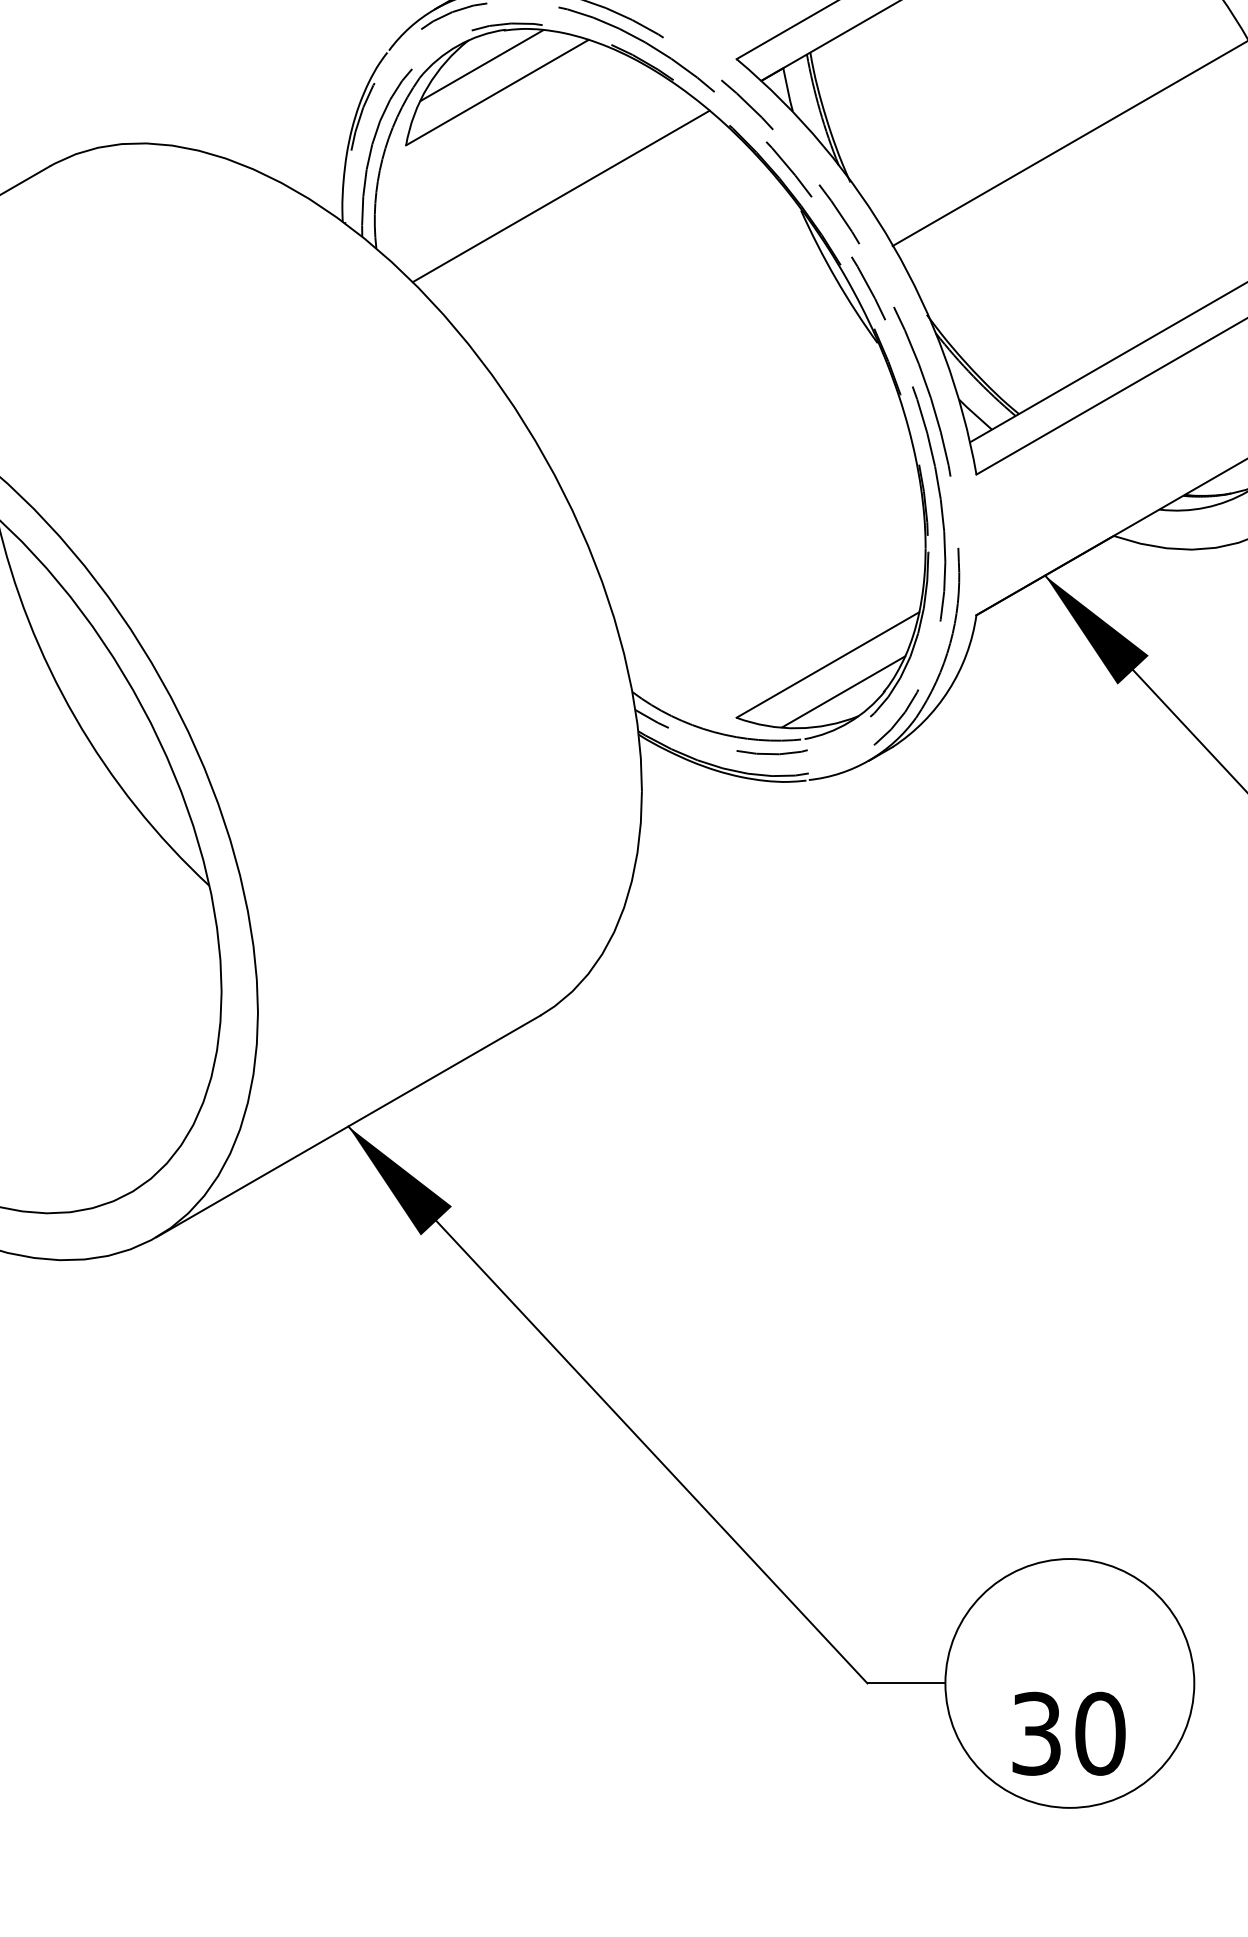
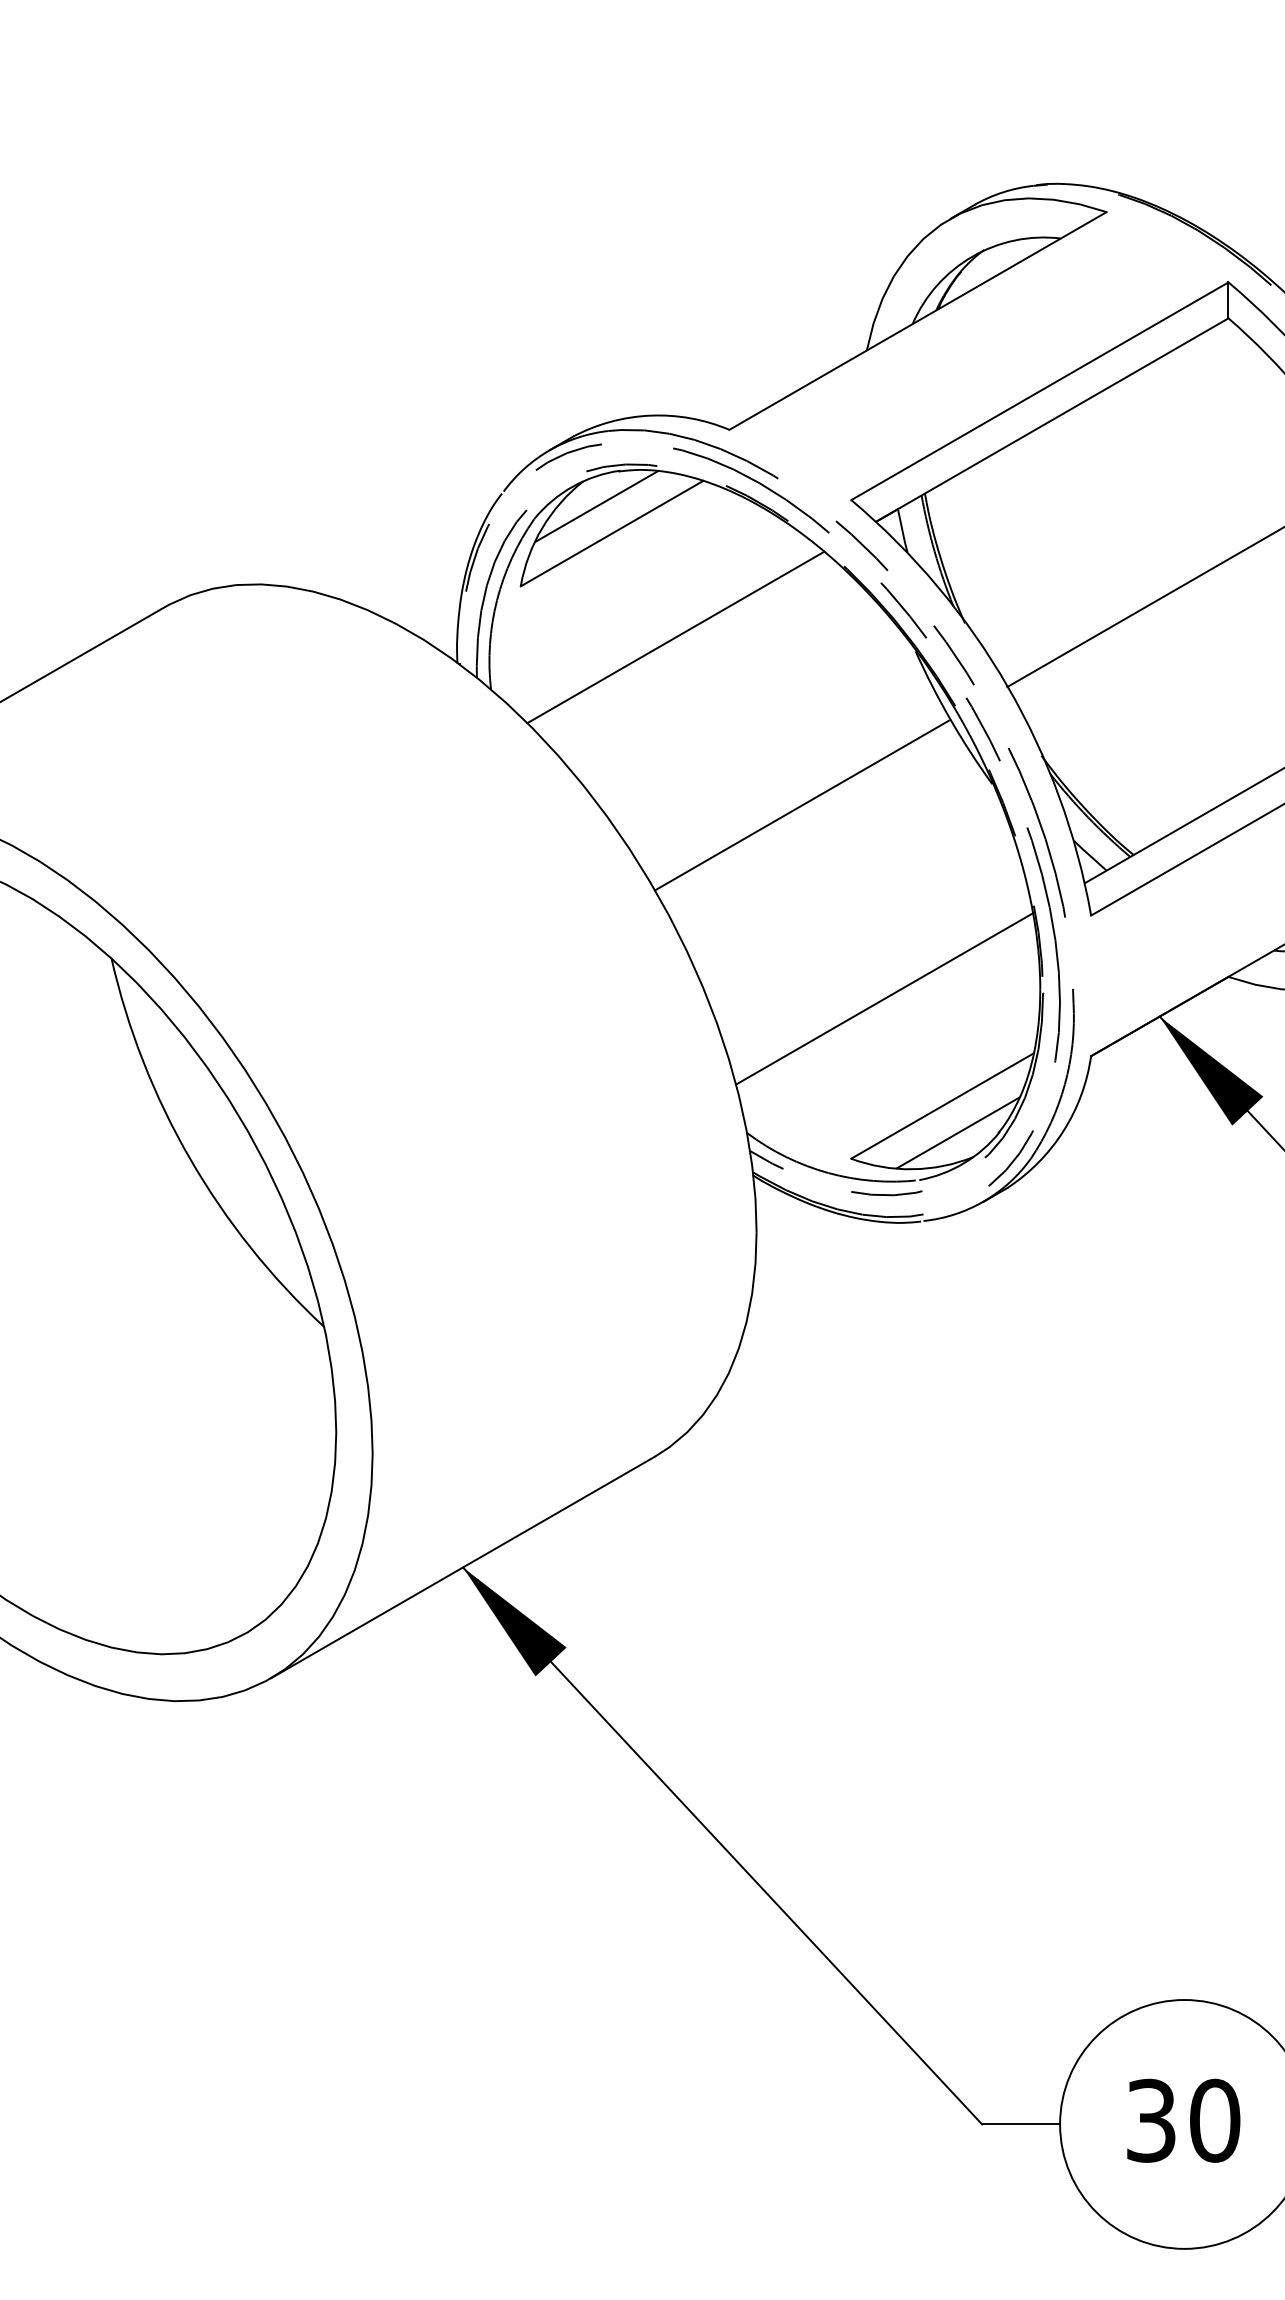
line: (687, 364) -> (802, 805), added
line: (769, 557) -> (884, 998), added
text: (1068, 1733) -> (1183, 2120), moved

